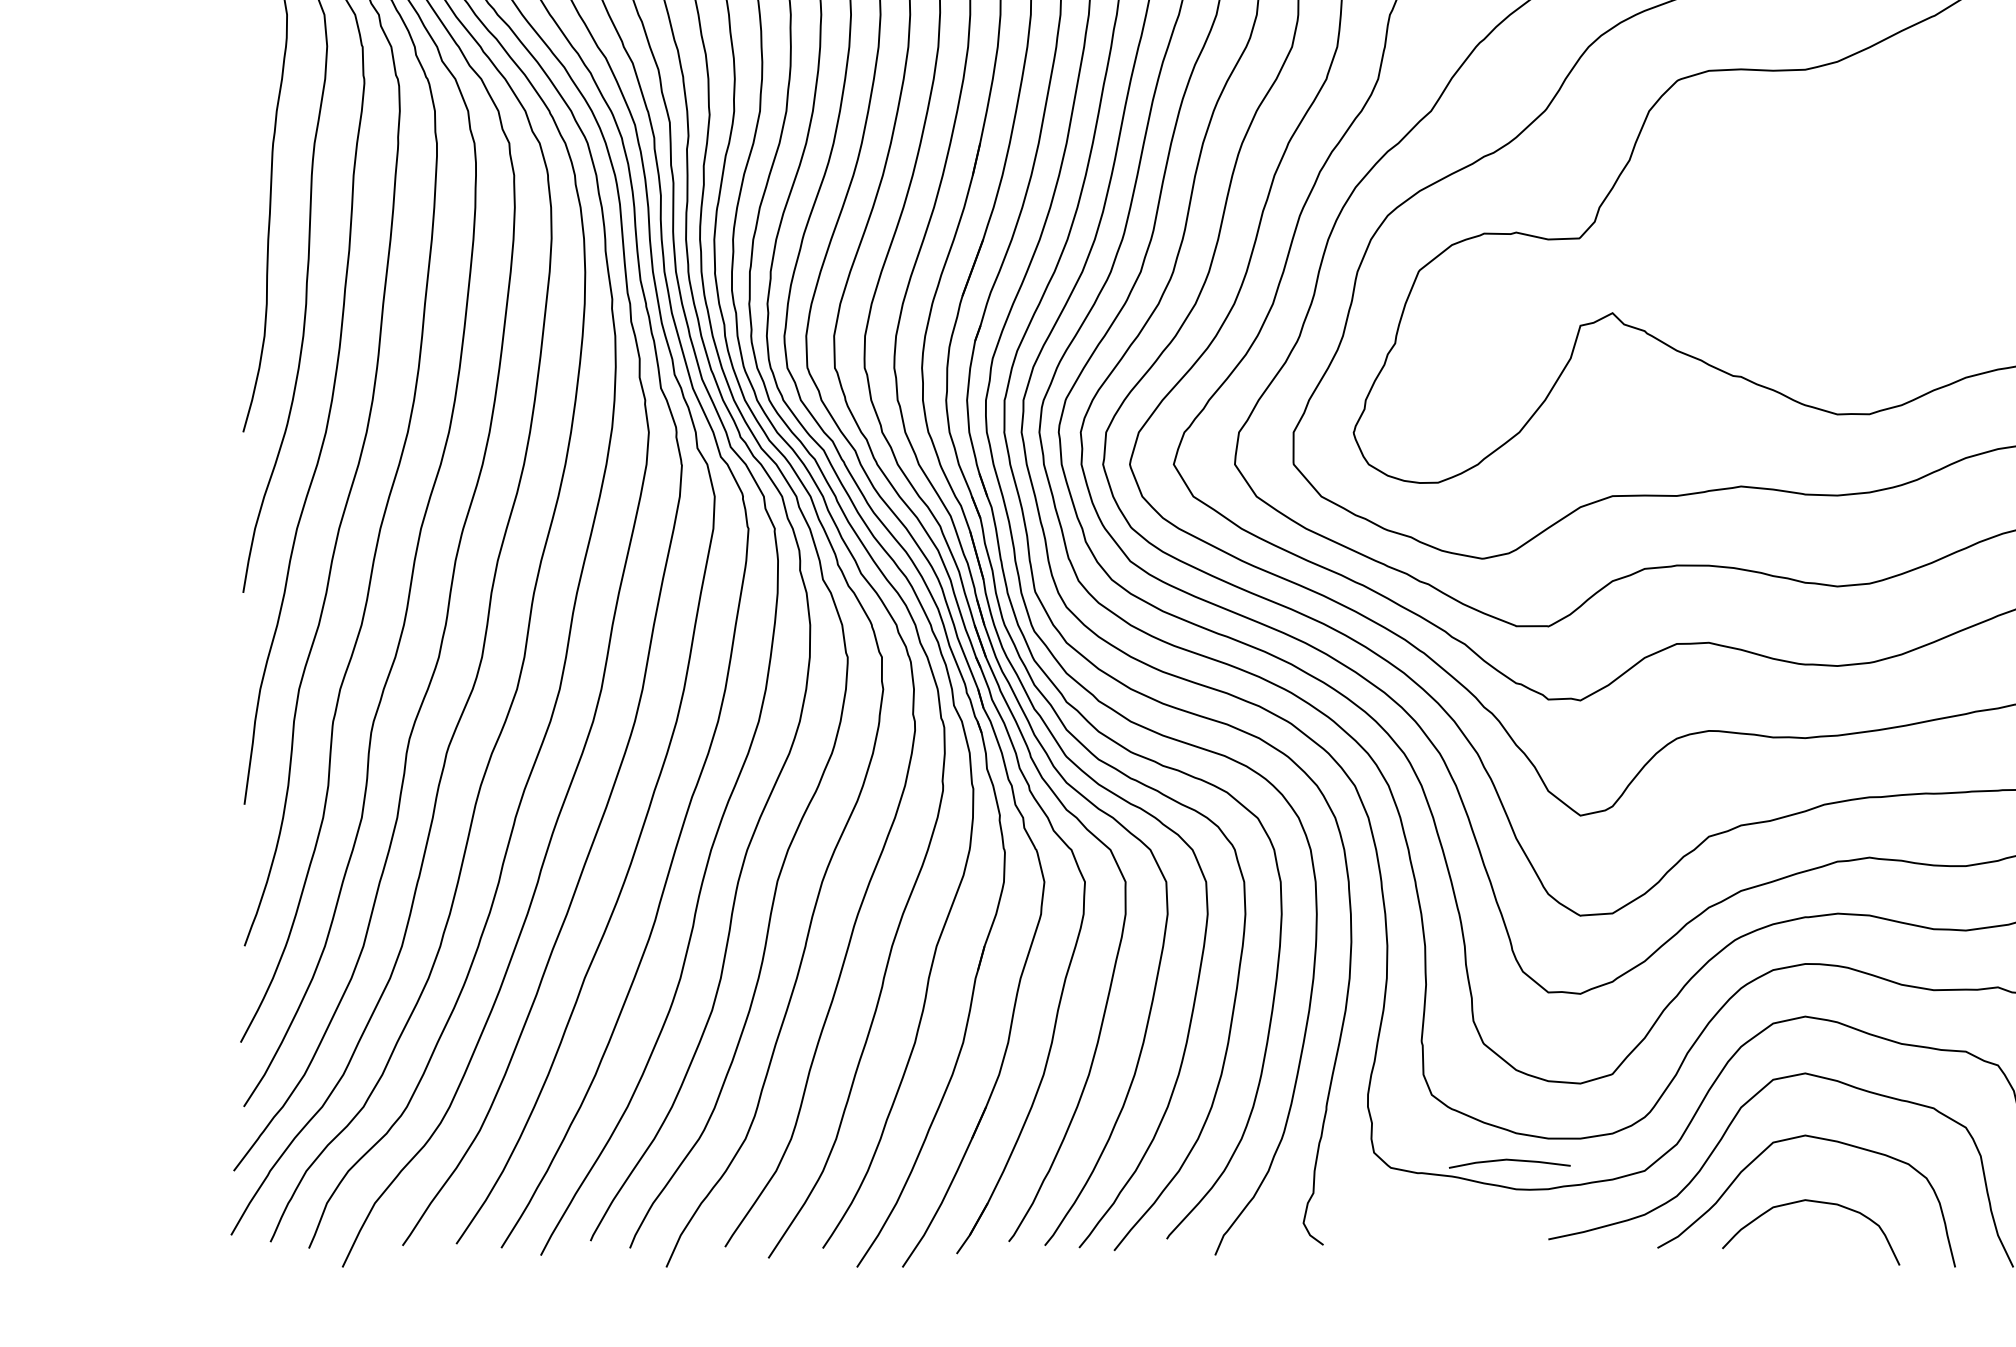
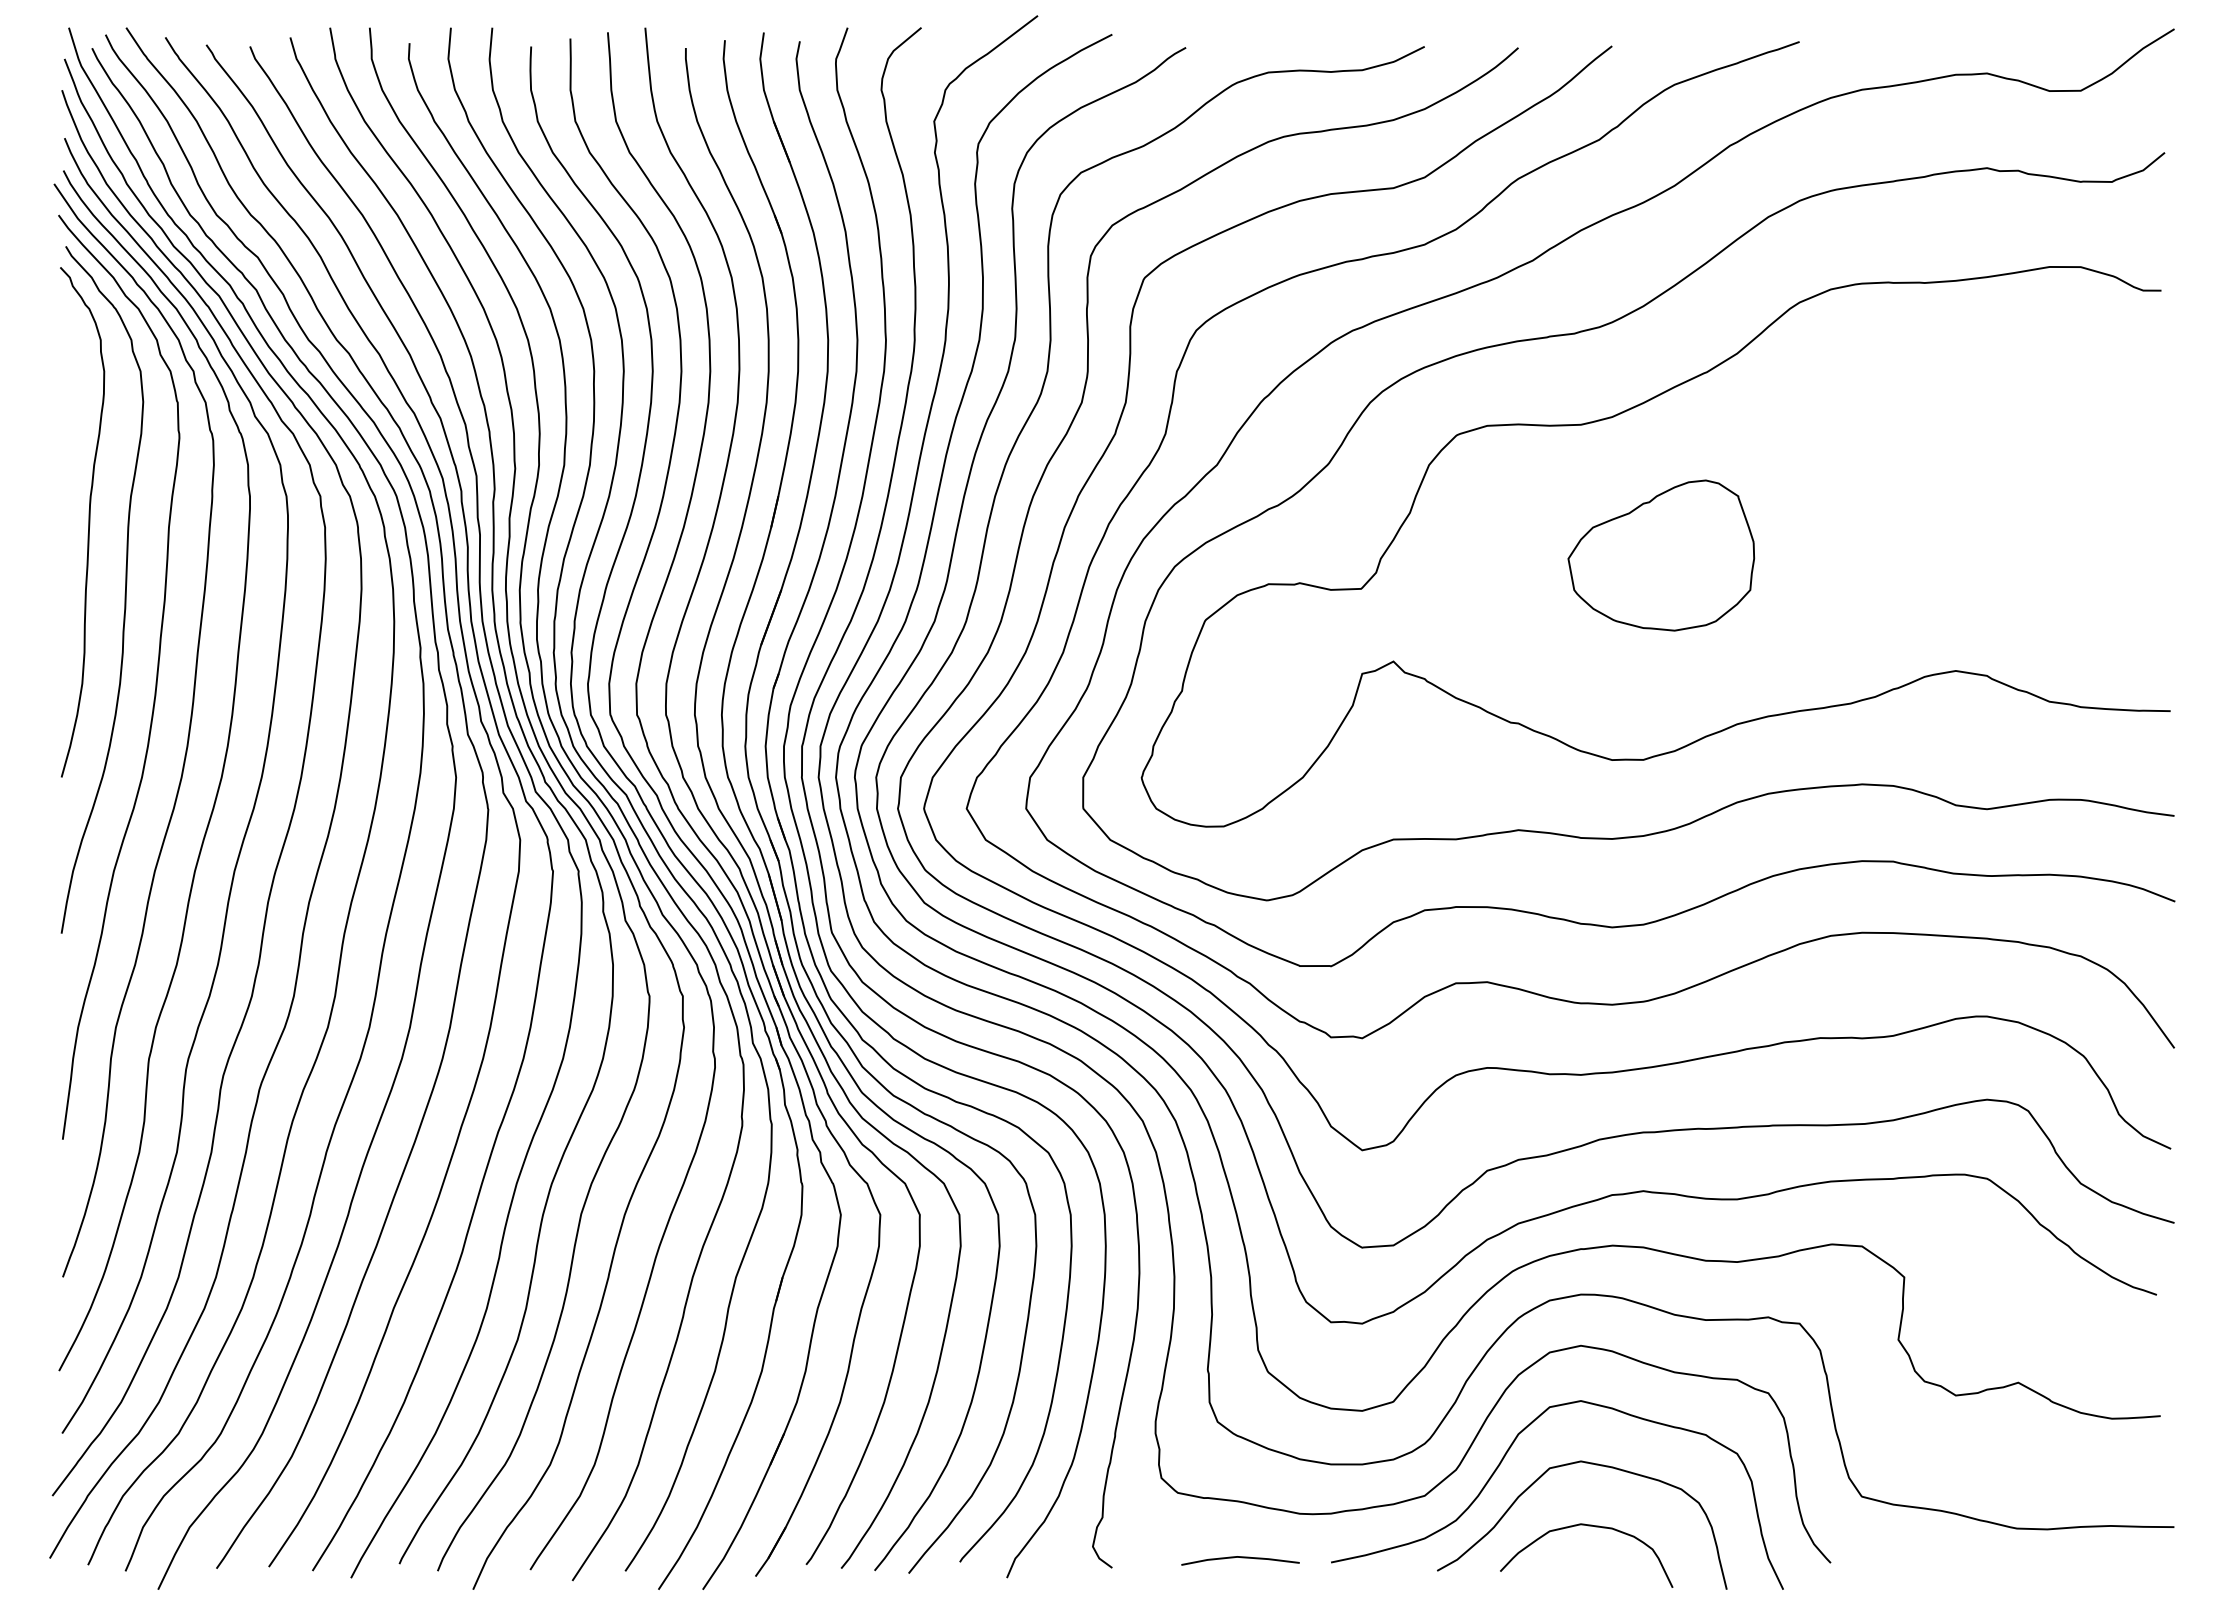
part: (1888, 204) -> (1661, 555), added
line: (1510, 1161) -> (1241, 1558), moved

